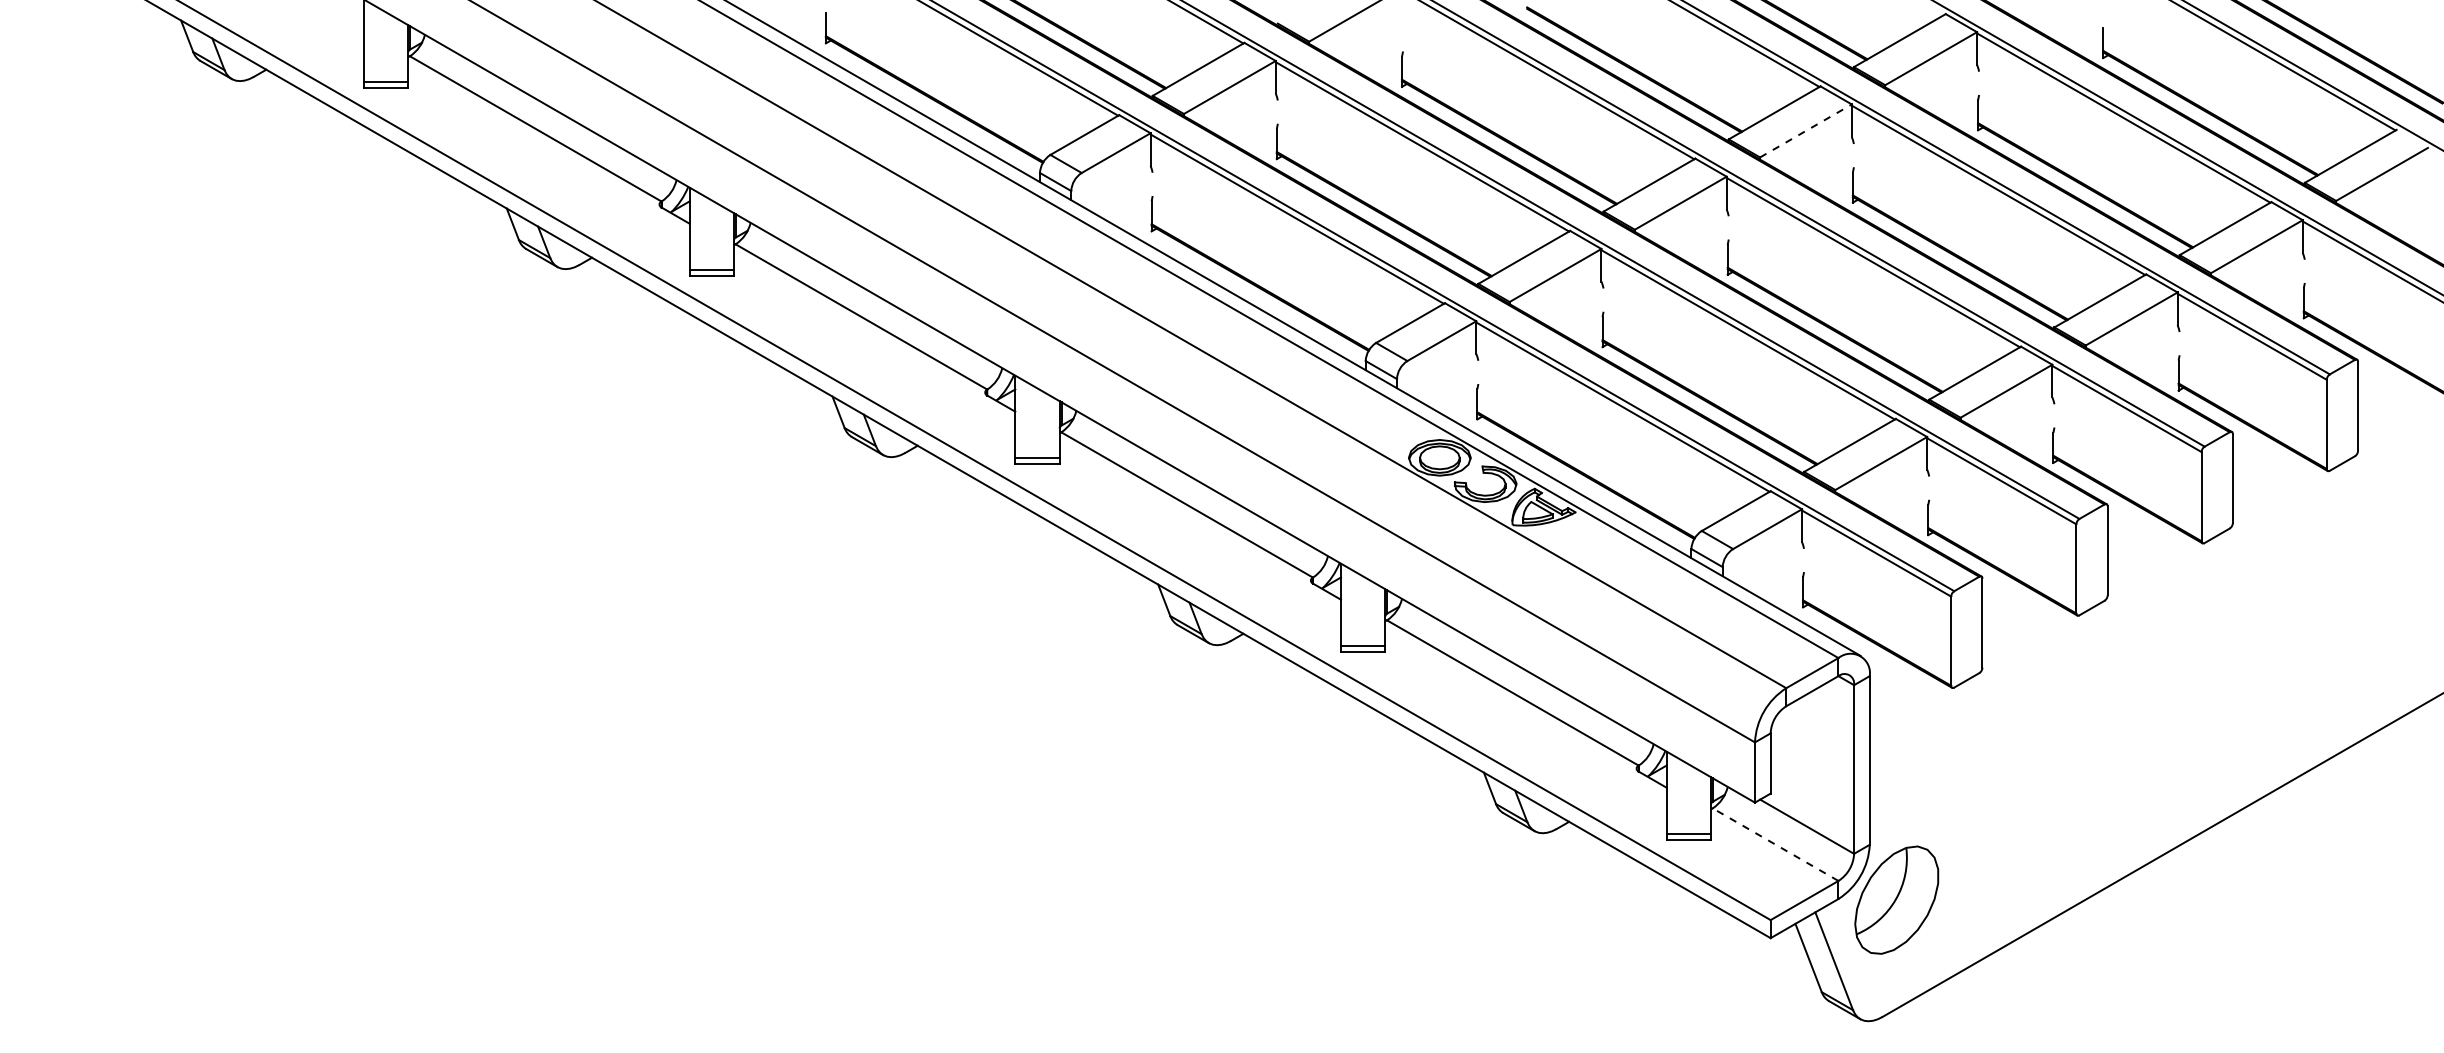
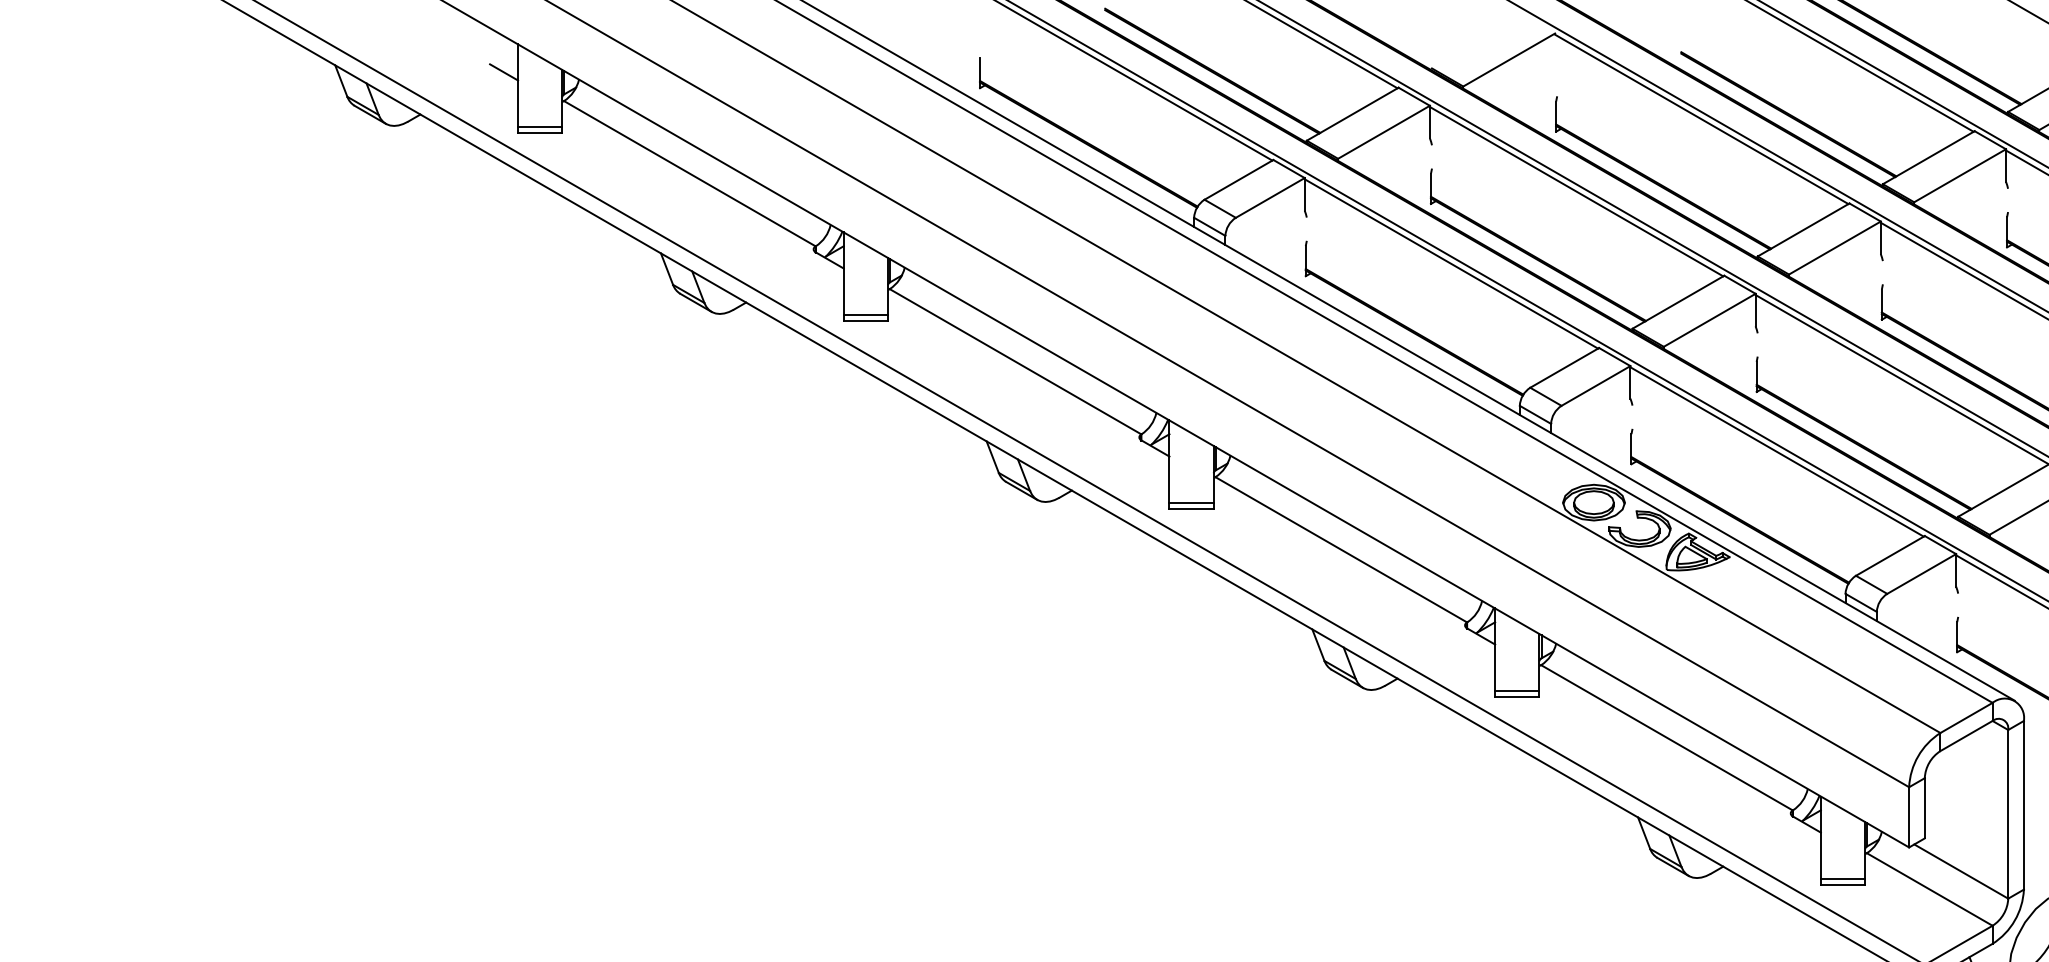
line: (349, 27) -> (503, 72), added
line: (1806, 130) -> (1960, 175), dashed -> solid
line: (1775, 844) -> (1929, 889), dashed -> solid

